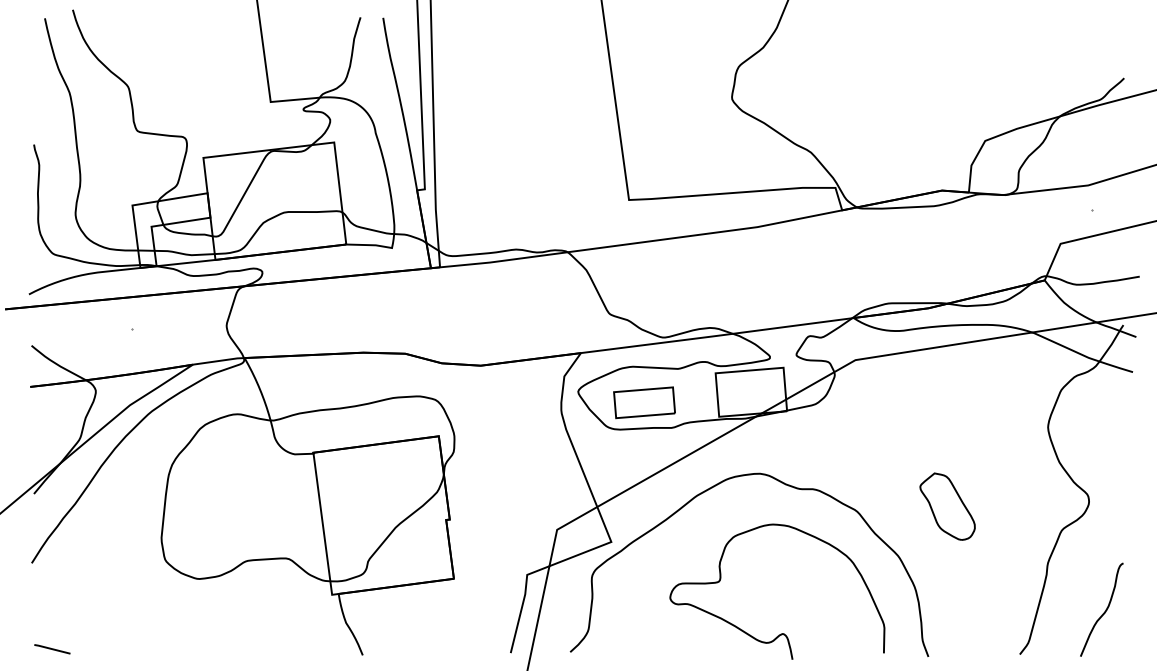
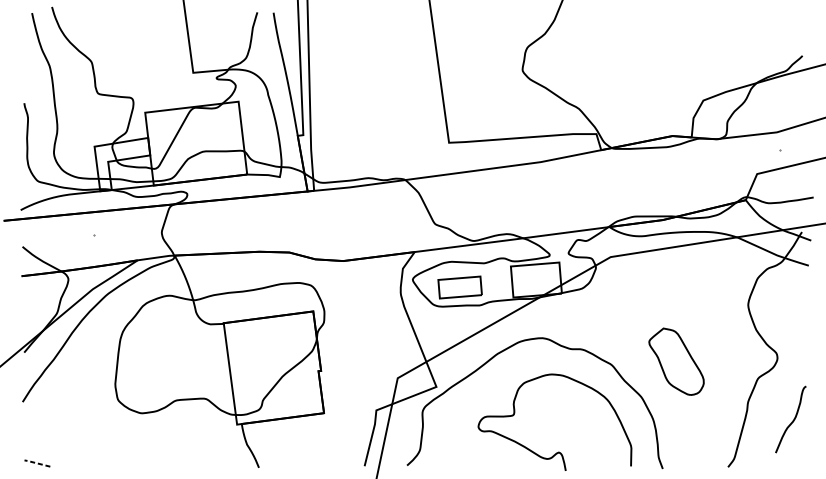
part: (947, 506) -> (676, 361), size x1.4
curve: (1104, 611) -> (792, 420), moved
line: (51, 648) -> (36, 462), solid -> dashed

